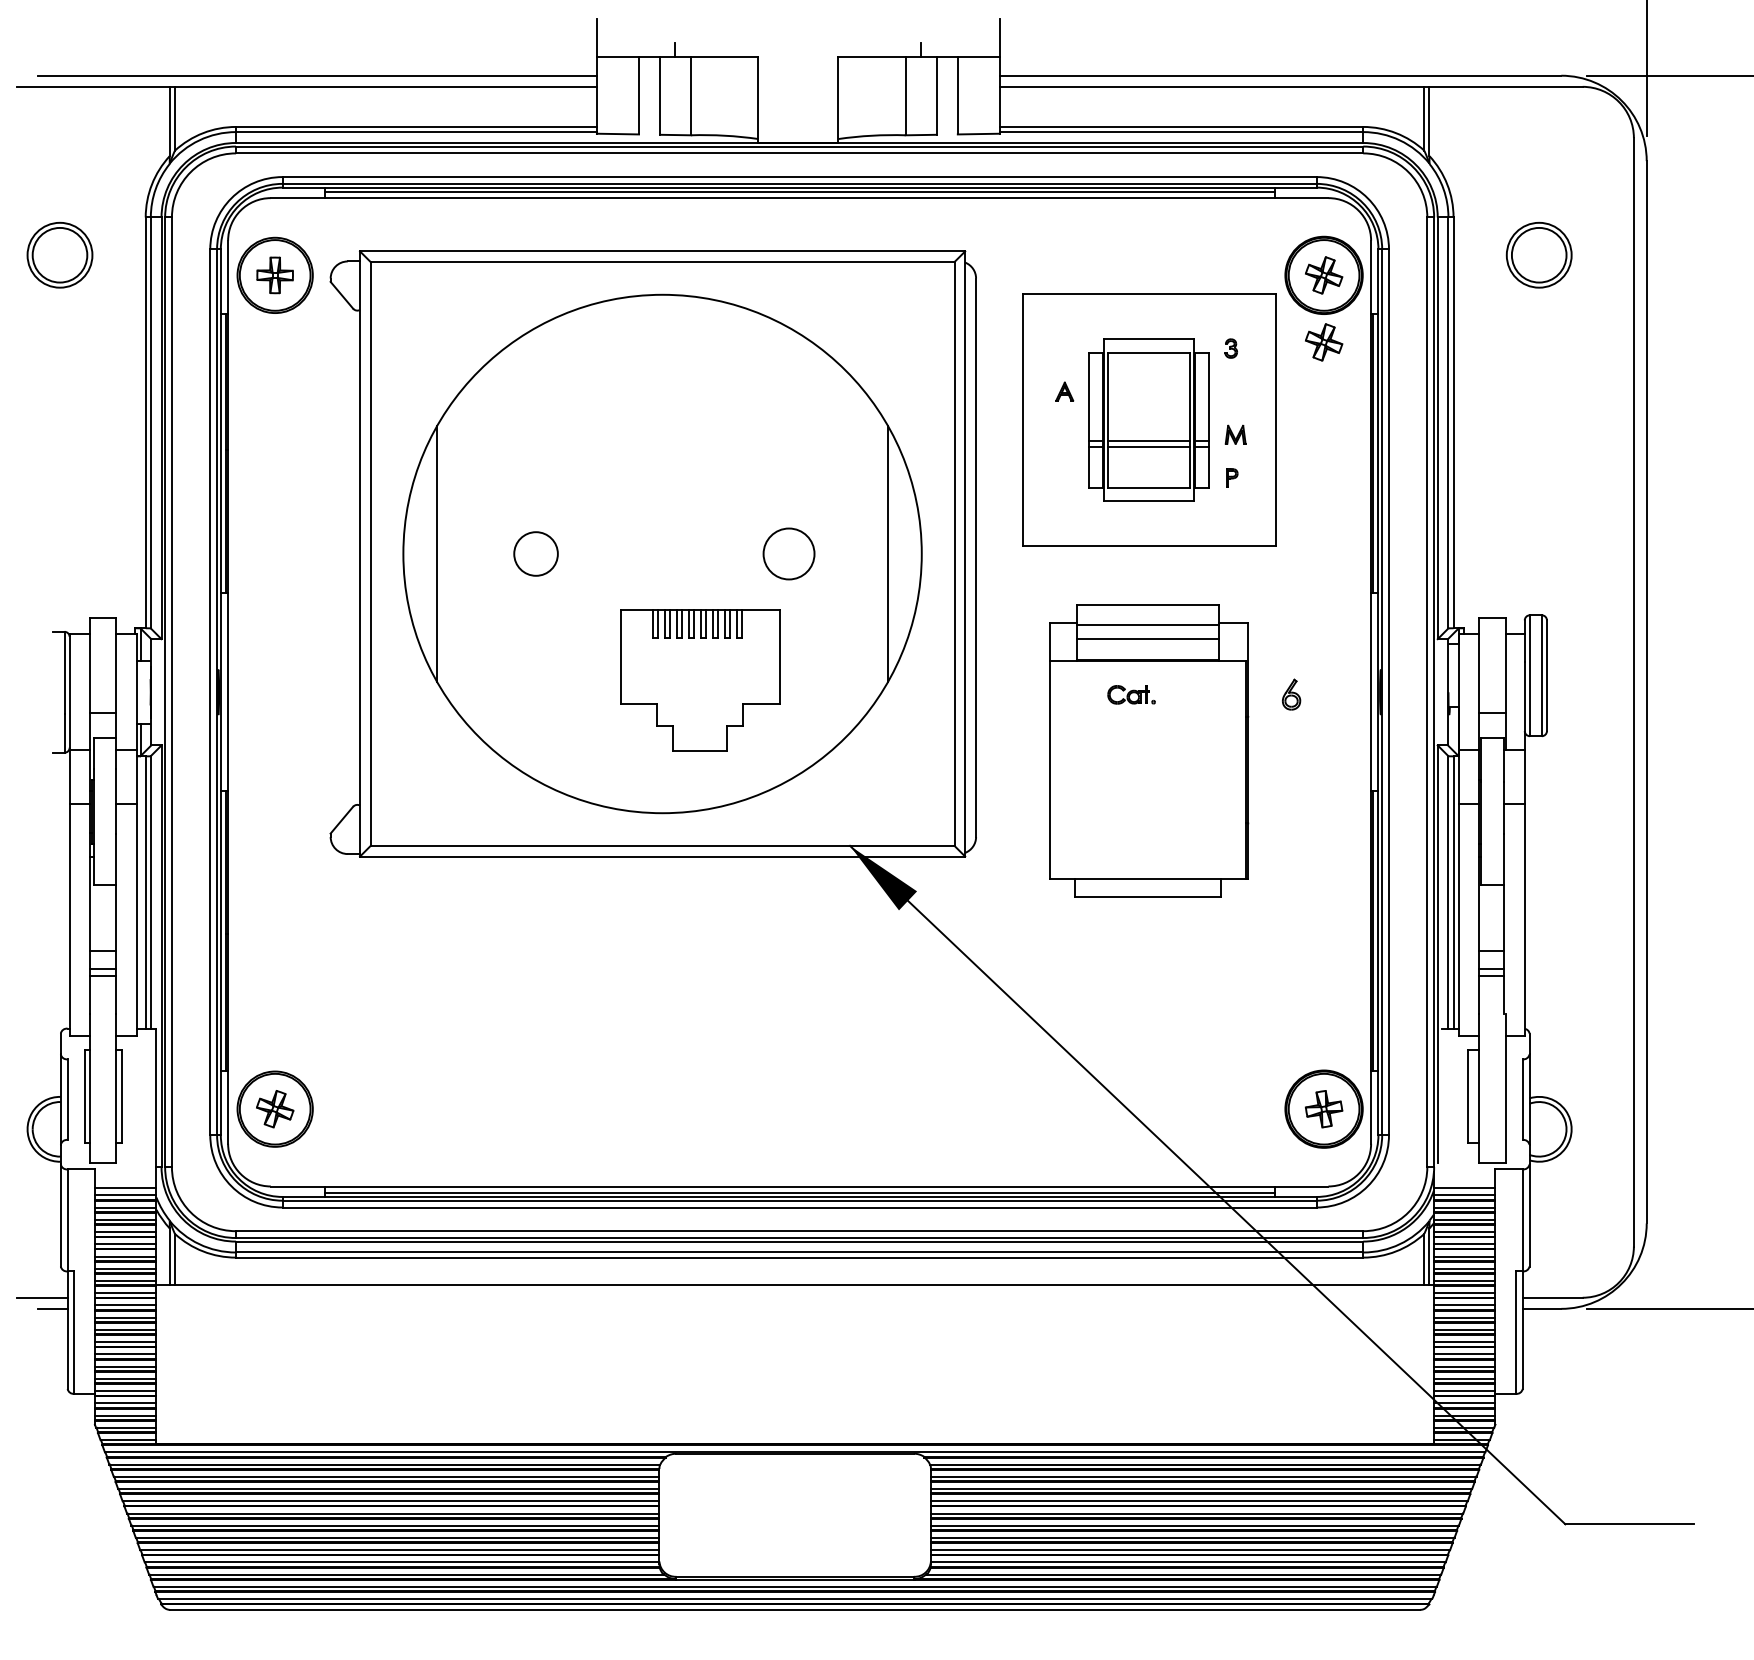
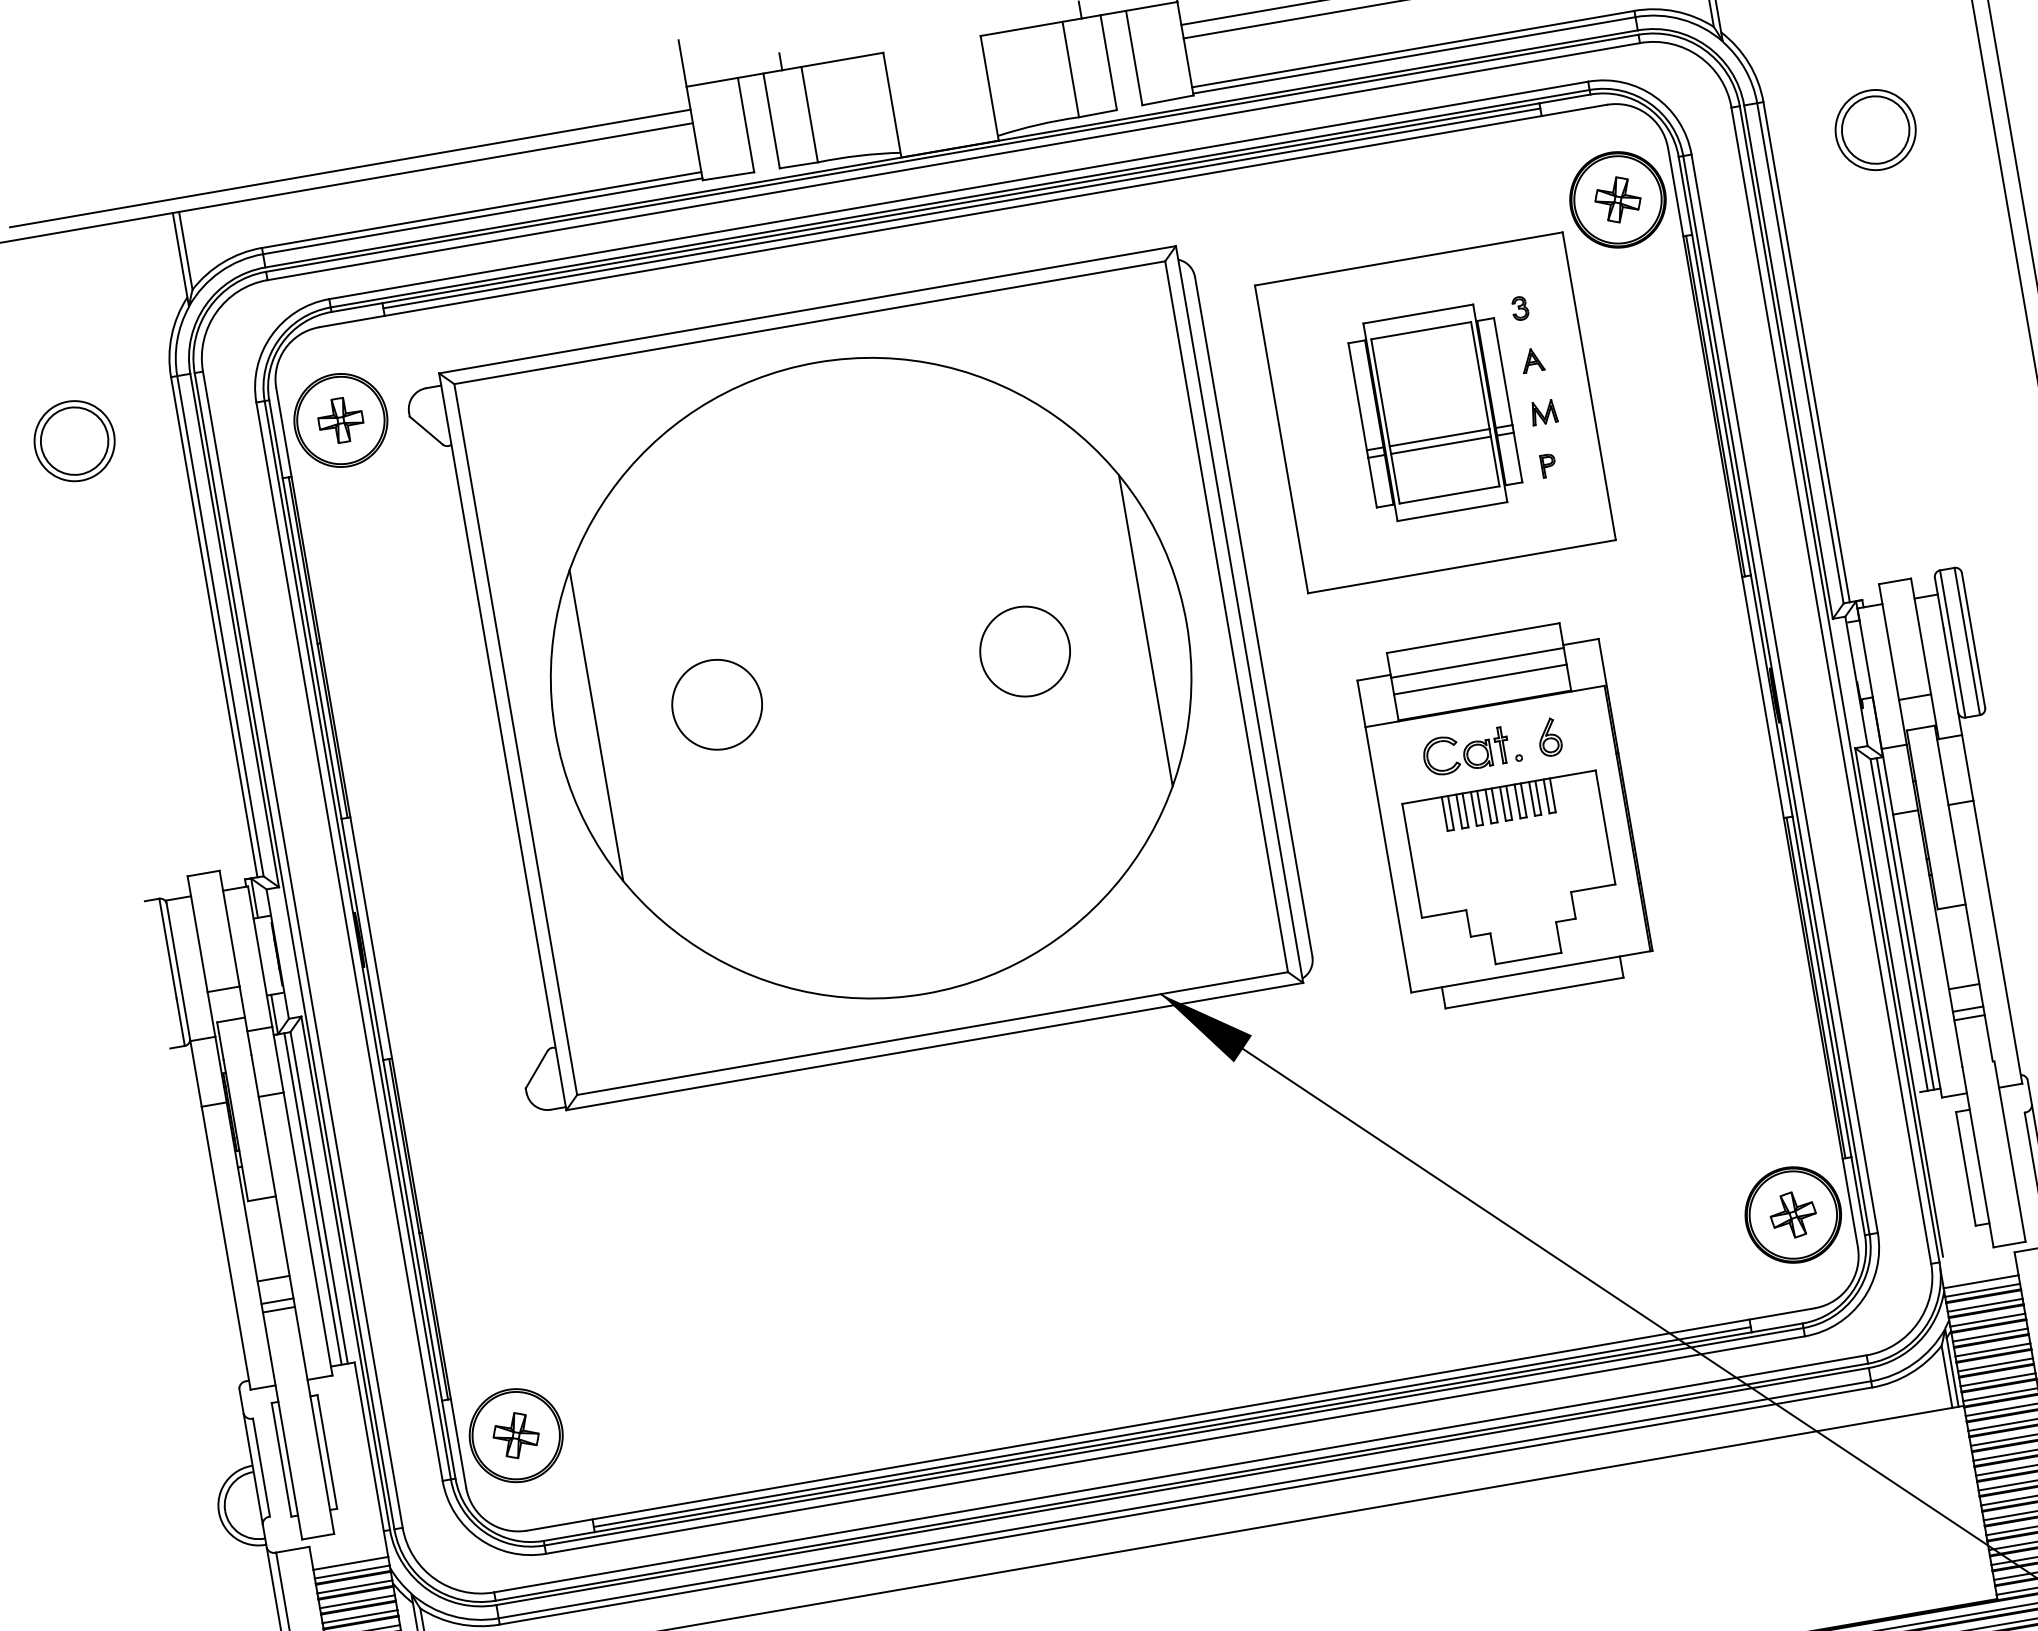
part: (1324, 342) -> (1632, 281), removed
part: (1064, 391) -> (1532, 360), moved
circle: (535, 553) -> (716, 704), size x1.67
circle: (788, 553) -> (1024, 651), size x1.43
part: (700, 680) -> (1513, 872), moved
part: (1131, 694) -> (1471, 750), size x1.67
part: (1291, 694) -> (1549, 737), moved

